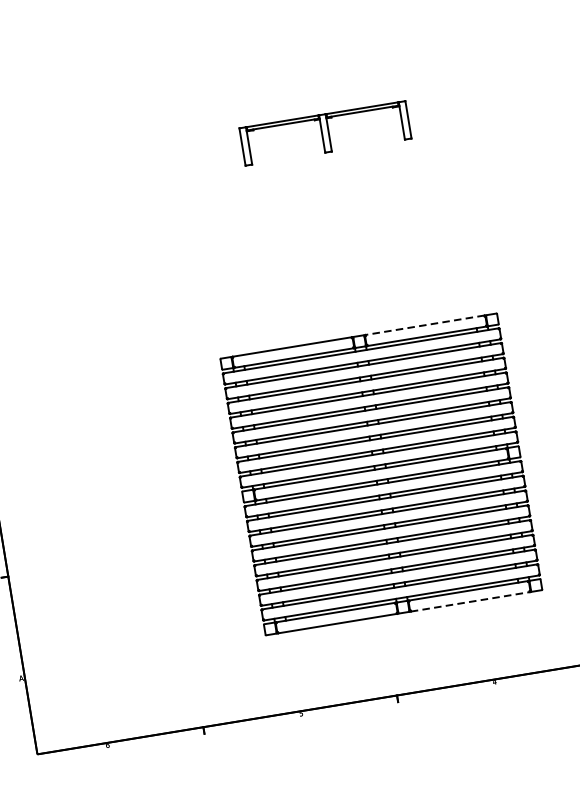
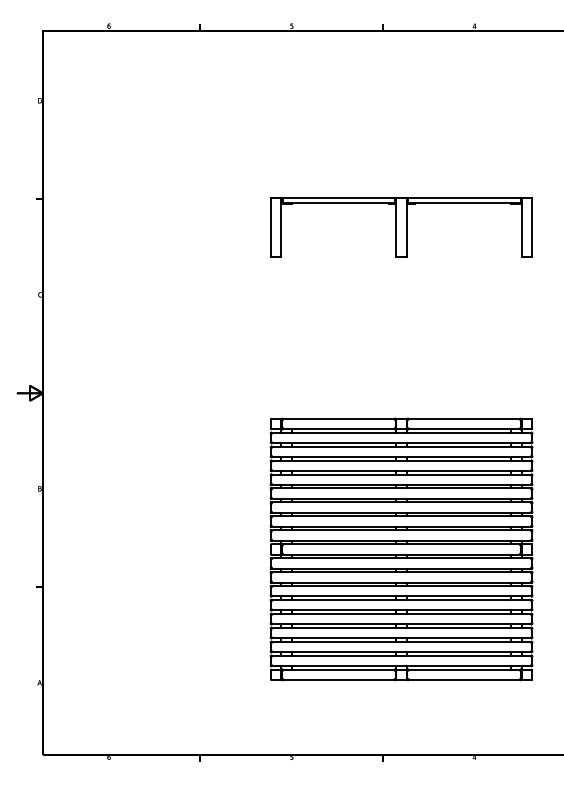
part: (325, 133) -> (401, 227), size x1.67
line: (424, 325) -> (463, 418), dashed -> solid
line: (470, 602) -> (464, 680), dashed -> solid

